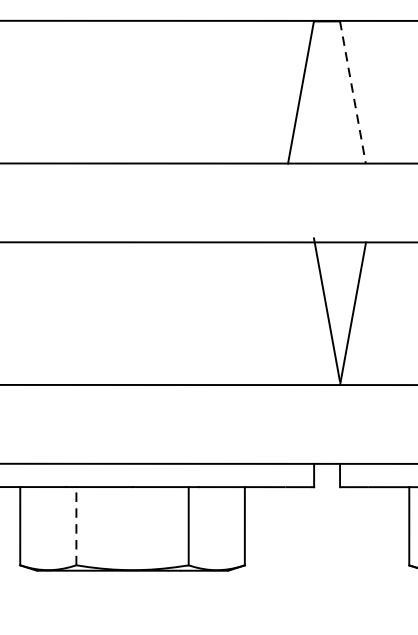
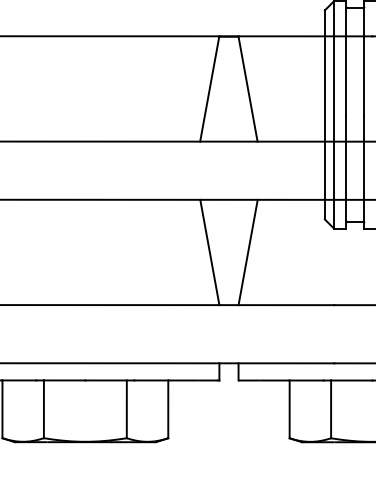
line: (353, 92) -> (248, 89), dashed -> solid
line: (326, 309) -> (209, 252), moved
line: (75, 526) -> (43, 409), dashed -> solid

